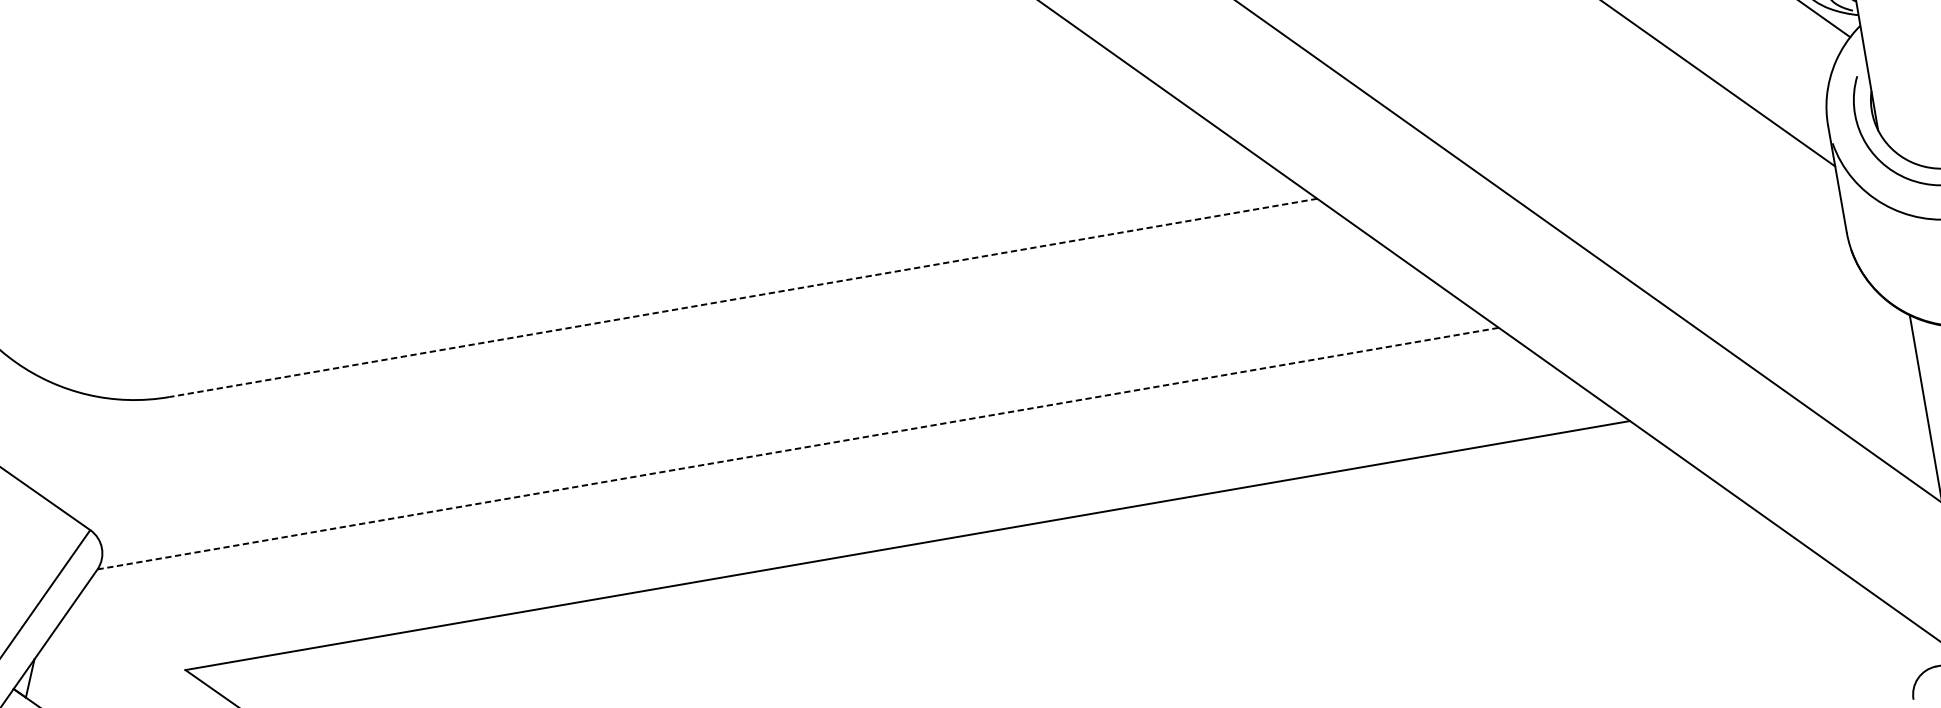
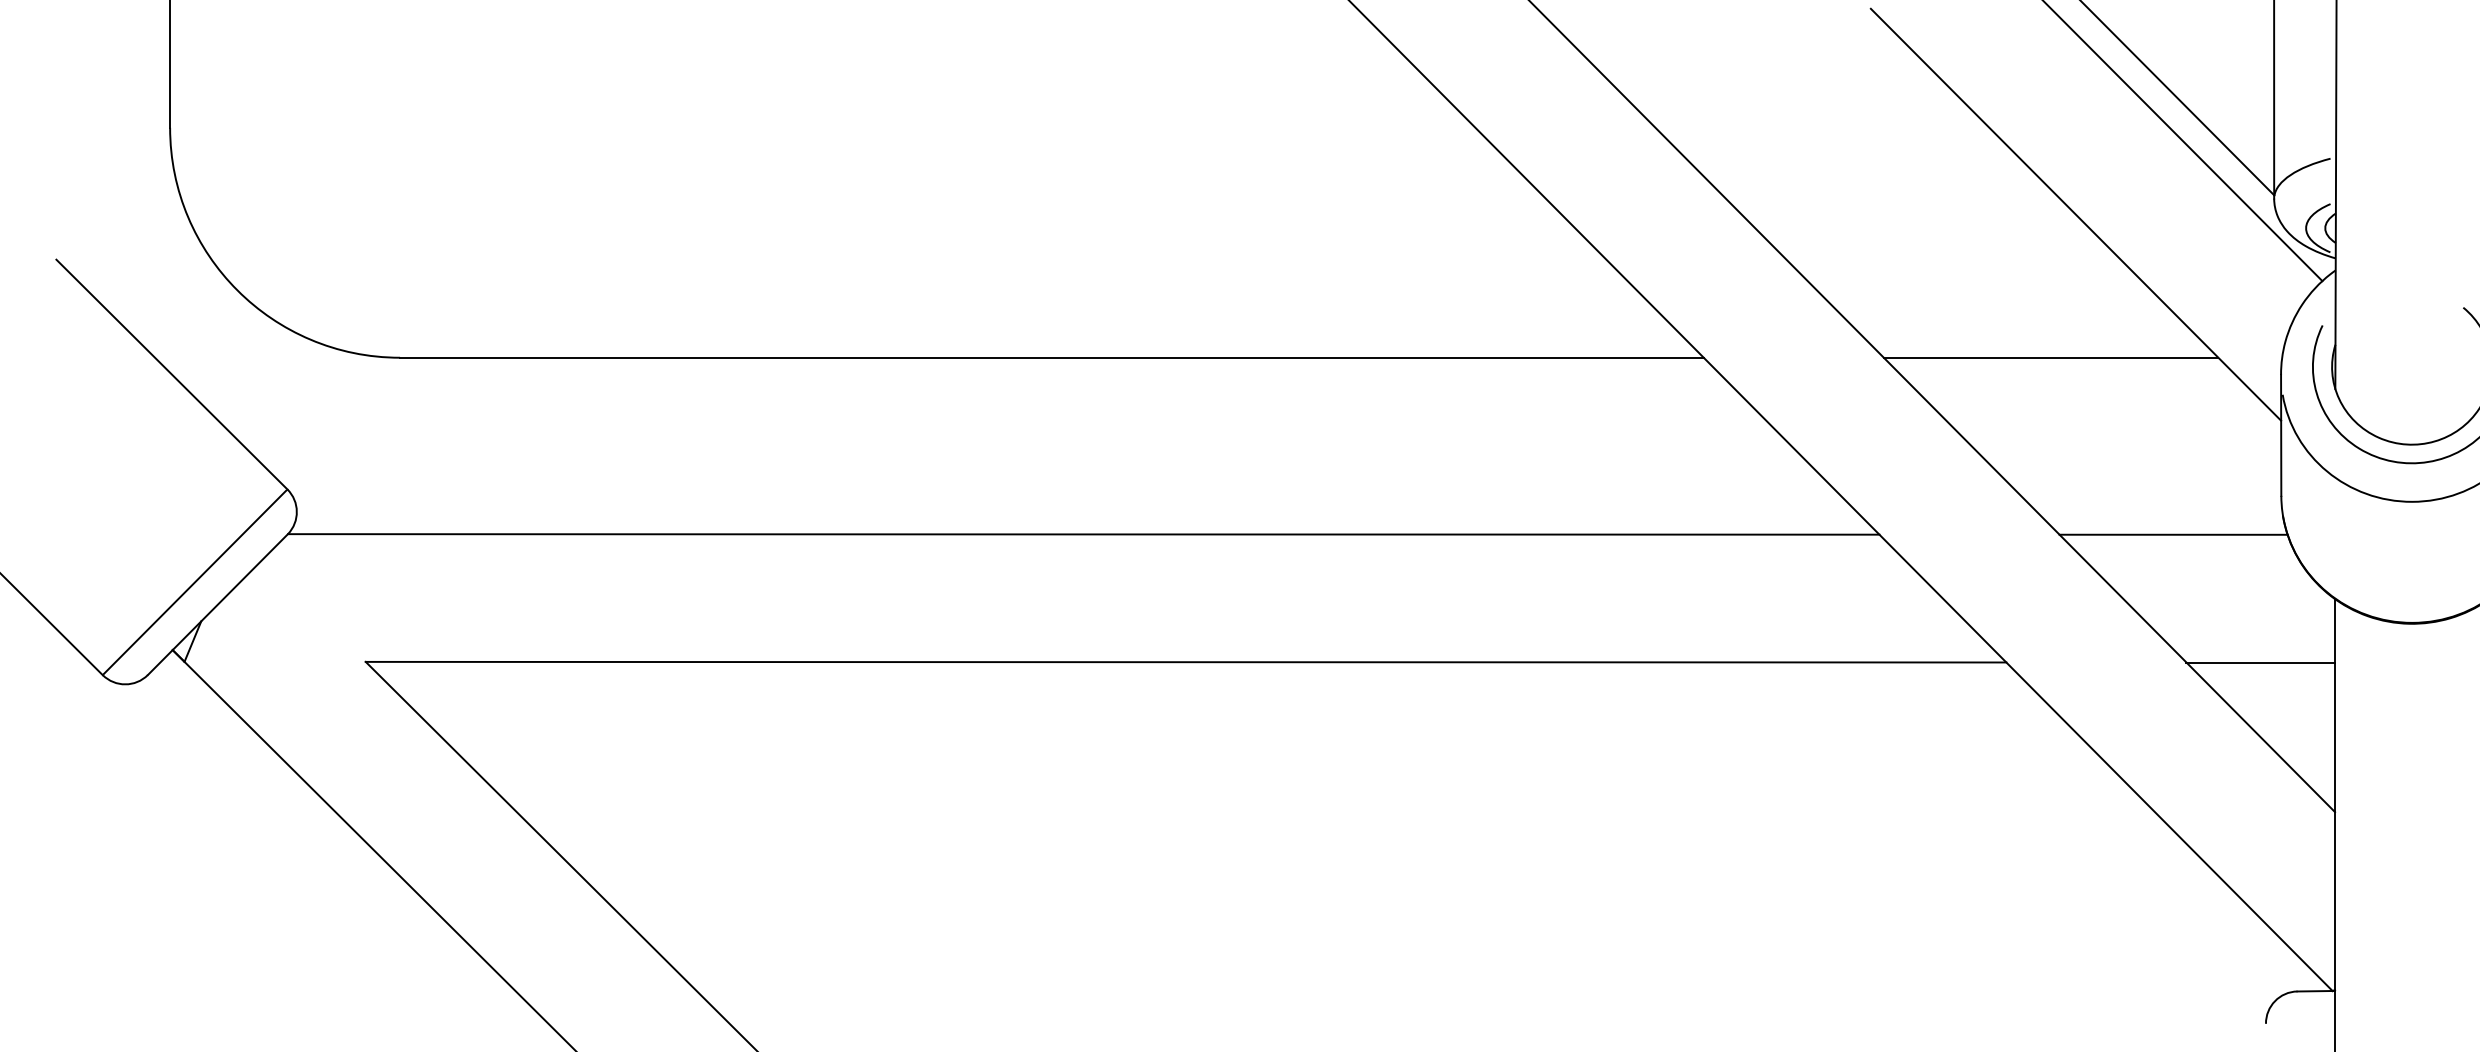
line: (1622, 145) -> (2050, 357), added
line: (1757, 282) -> (2173, 534), added
line: (742, 297) -> (1051, 357), dashed -> solid
line: (1853, 382) -> (2260, 662), added
line: (798, 448) -> (1083, 534), dashed -> solid

